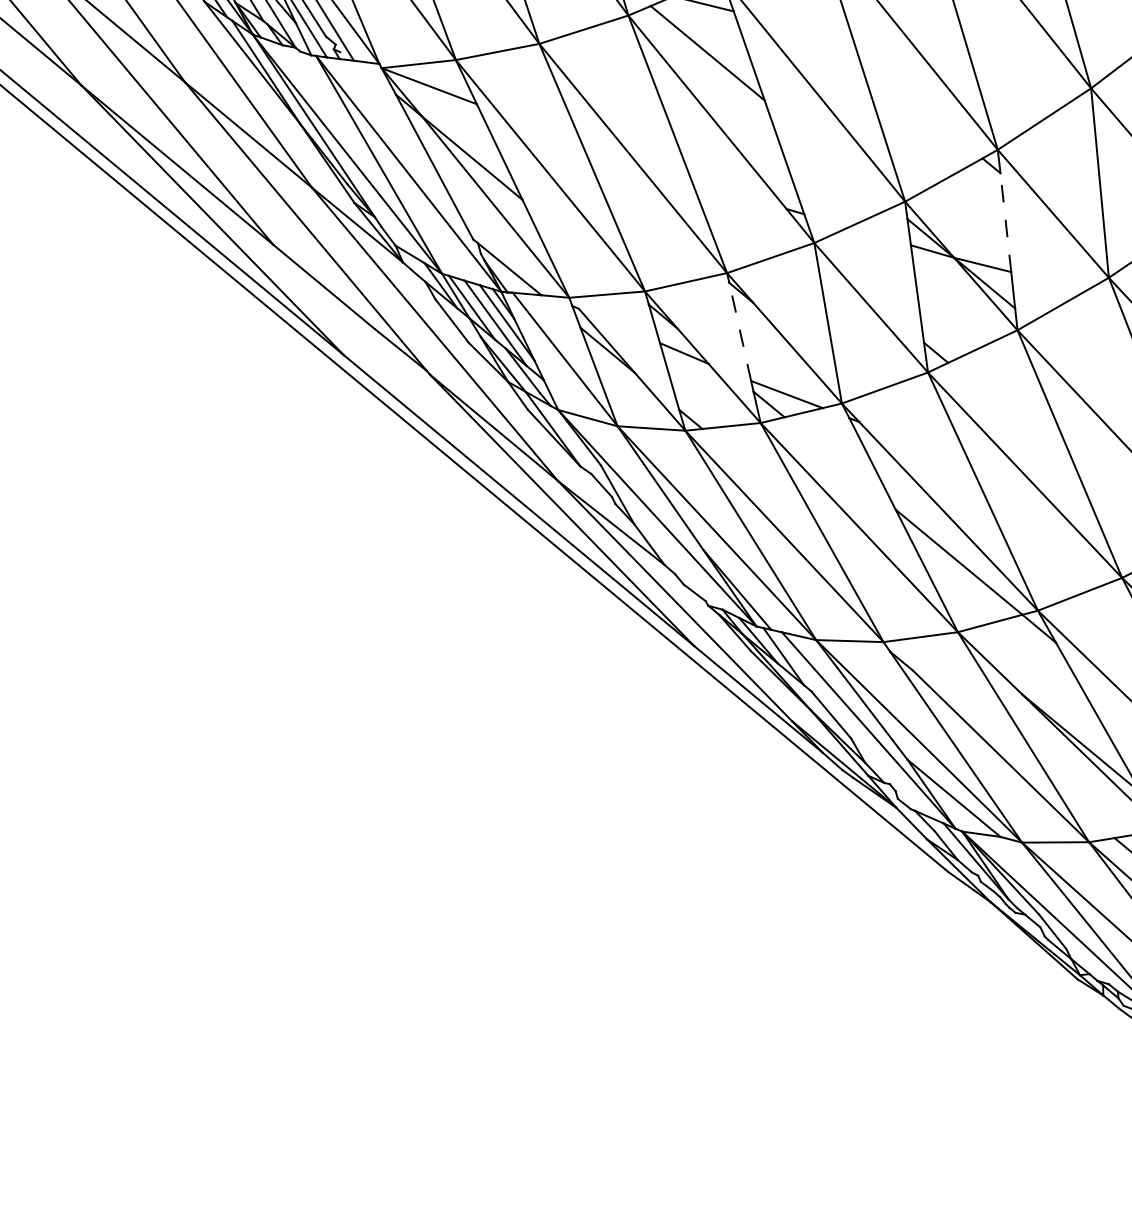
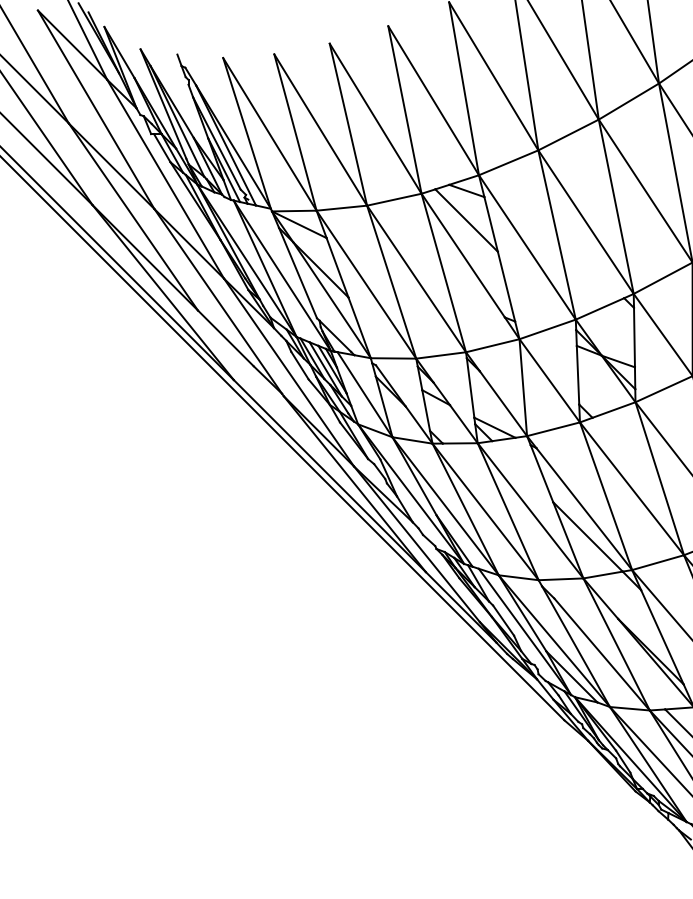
line: (1005, 222) -> (634, 337), dashed -> solid
line: (740, 331) -> (470, 387), dashed -> solid

